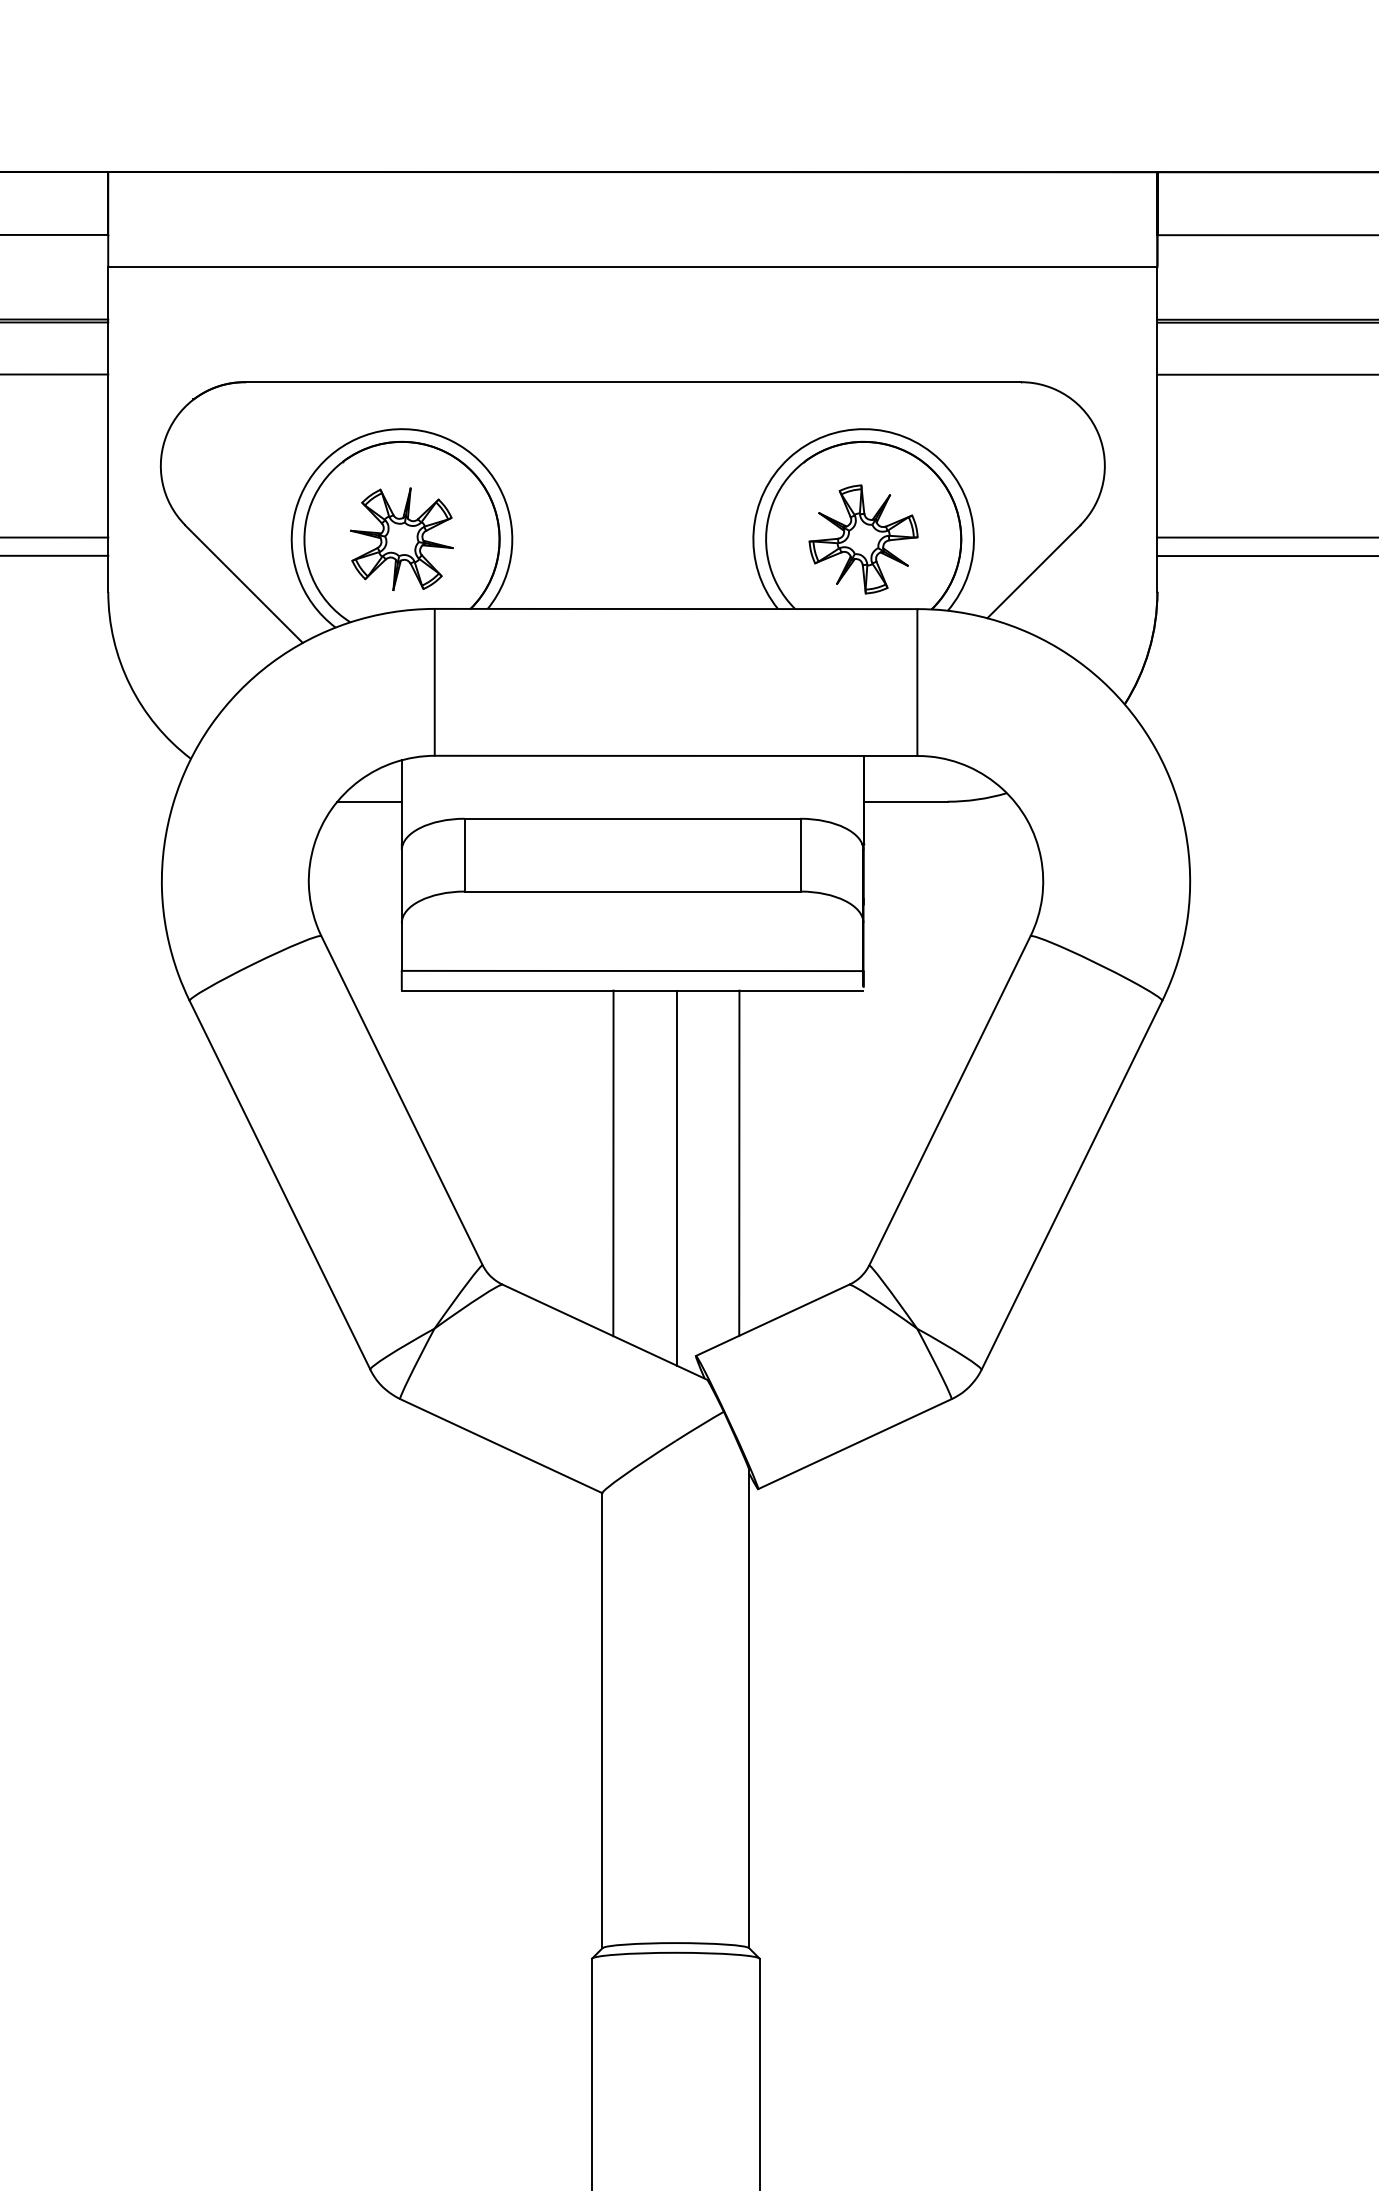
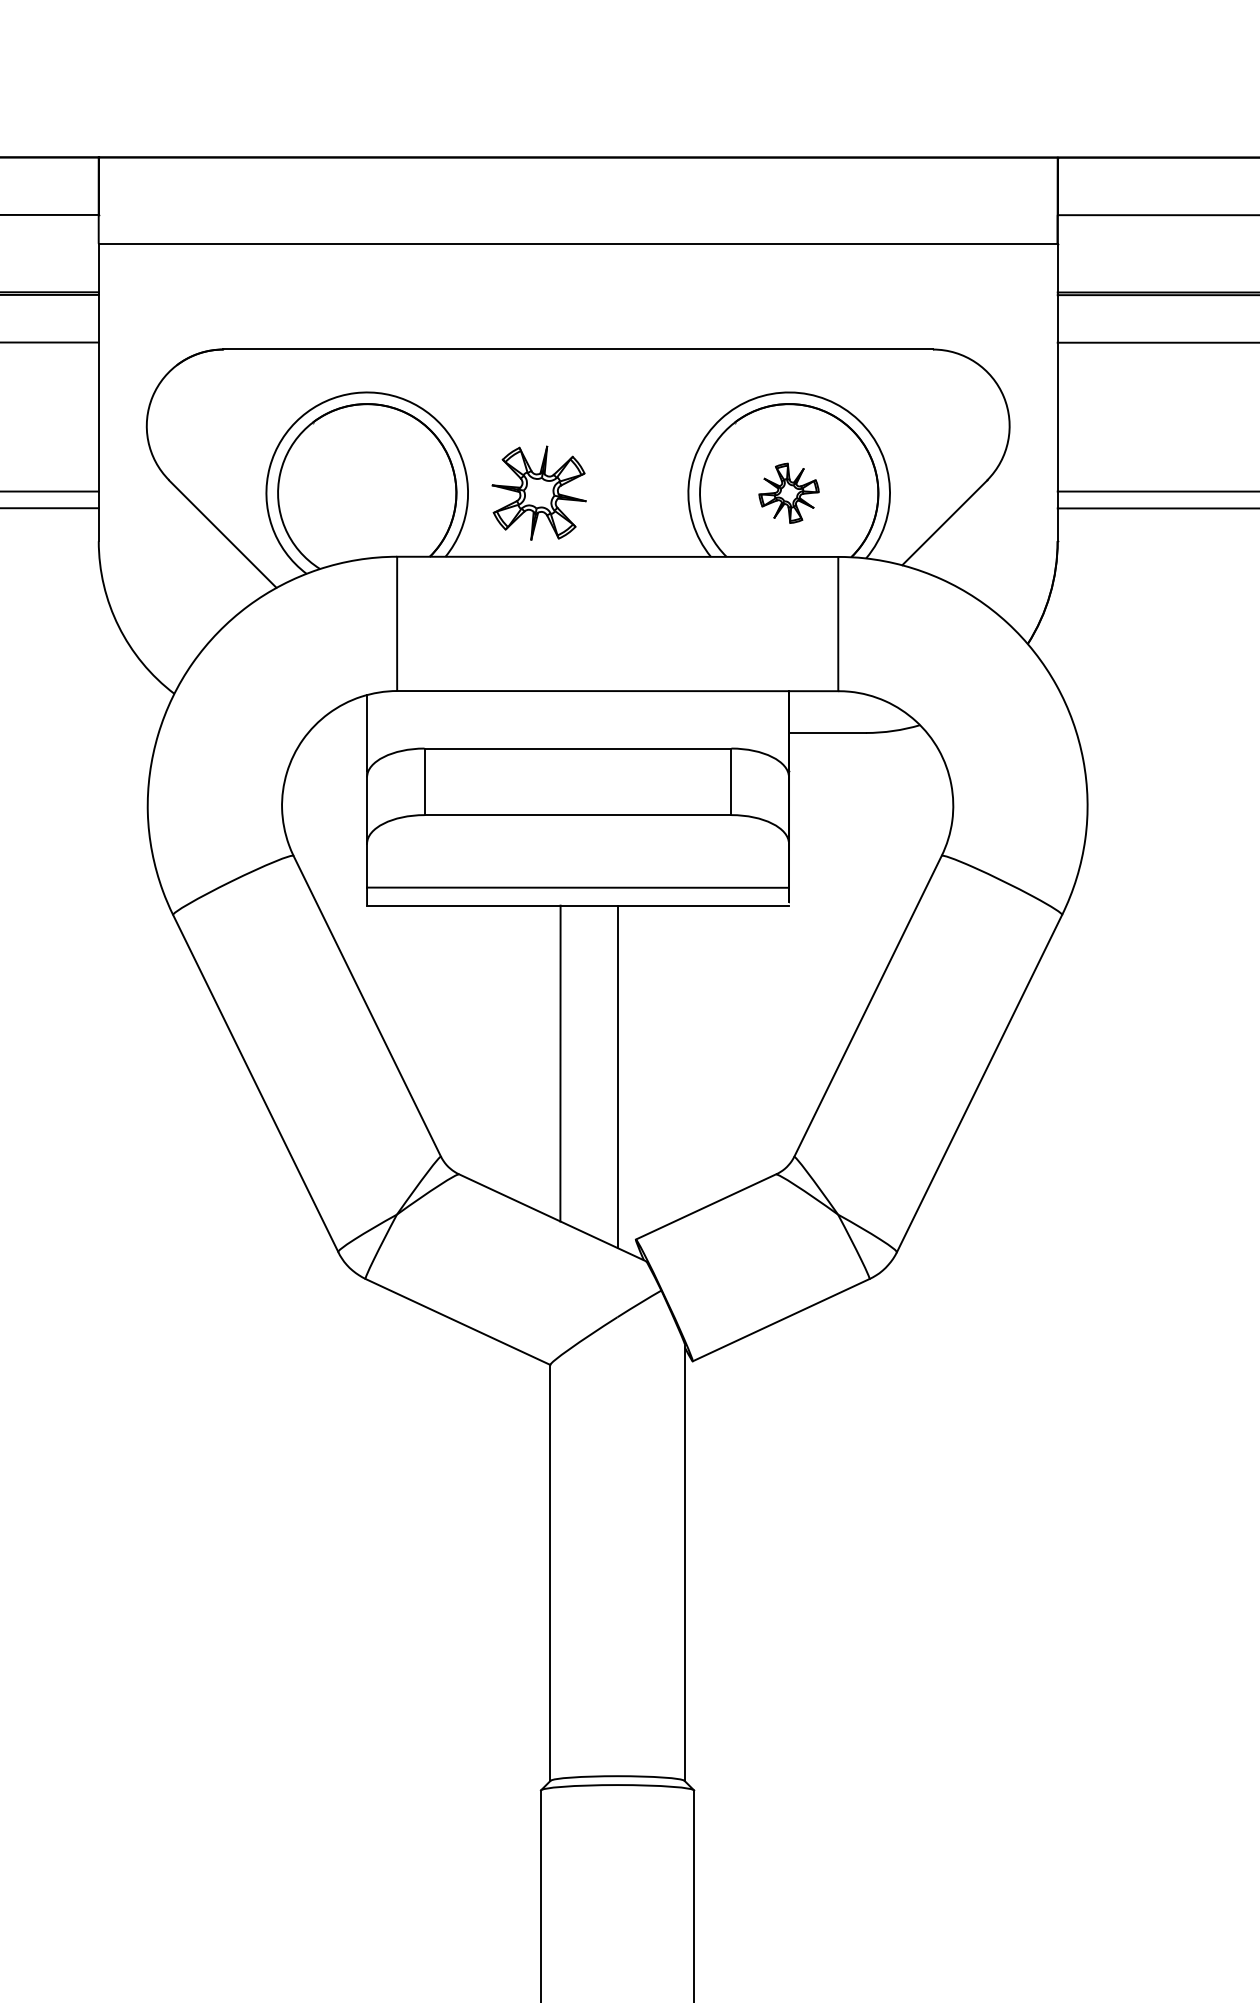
part: (401, 538) -> (538, 492), moved
part: (862, 539) -> (788, 493), size x0.6
line: (369, 802) -> (337, 733), removed
line: (739, 1163) -> (675, 1063), removed

